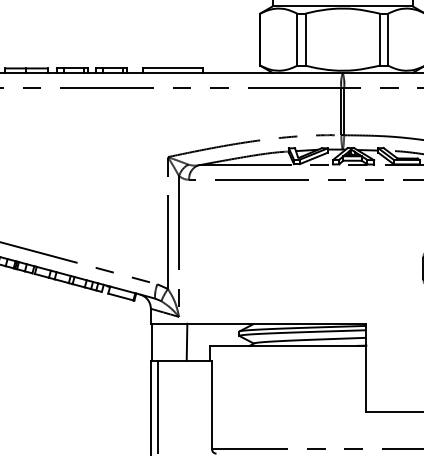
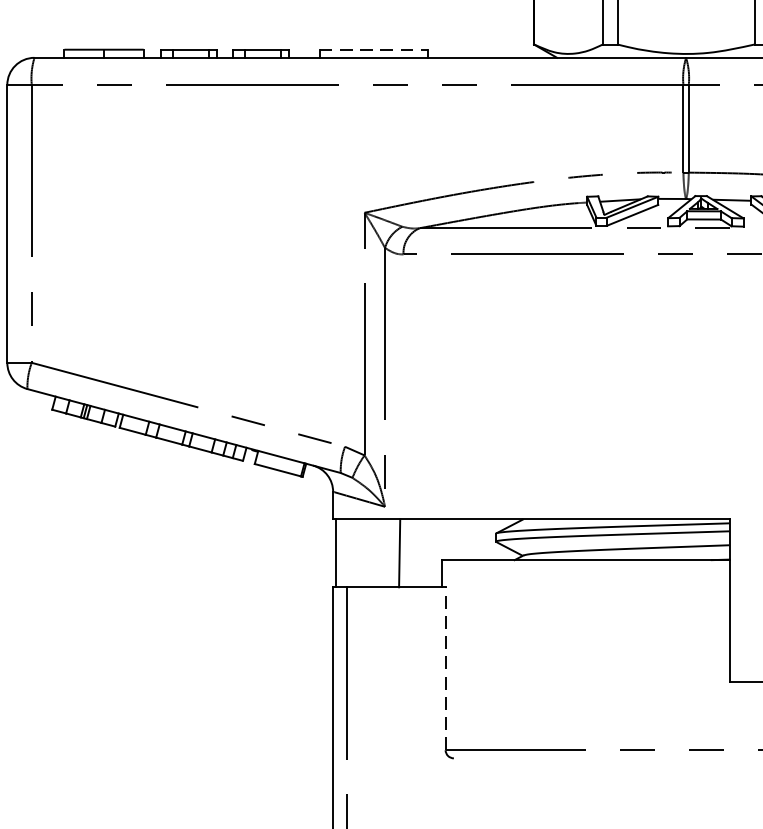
line: (173, 68) -> (374, 49), solid -> dashed
line: (212, 404) -> (446, 667), solid -> dashed

